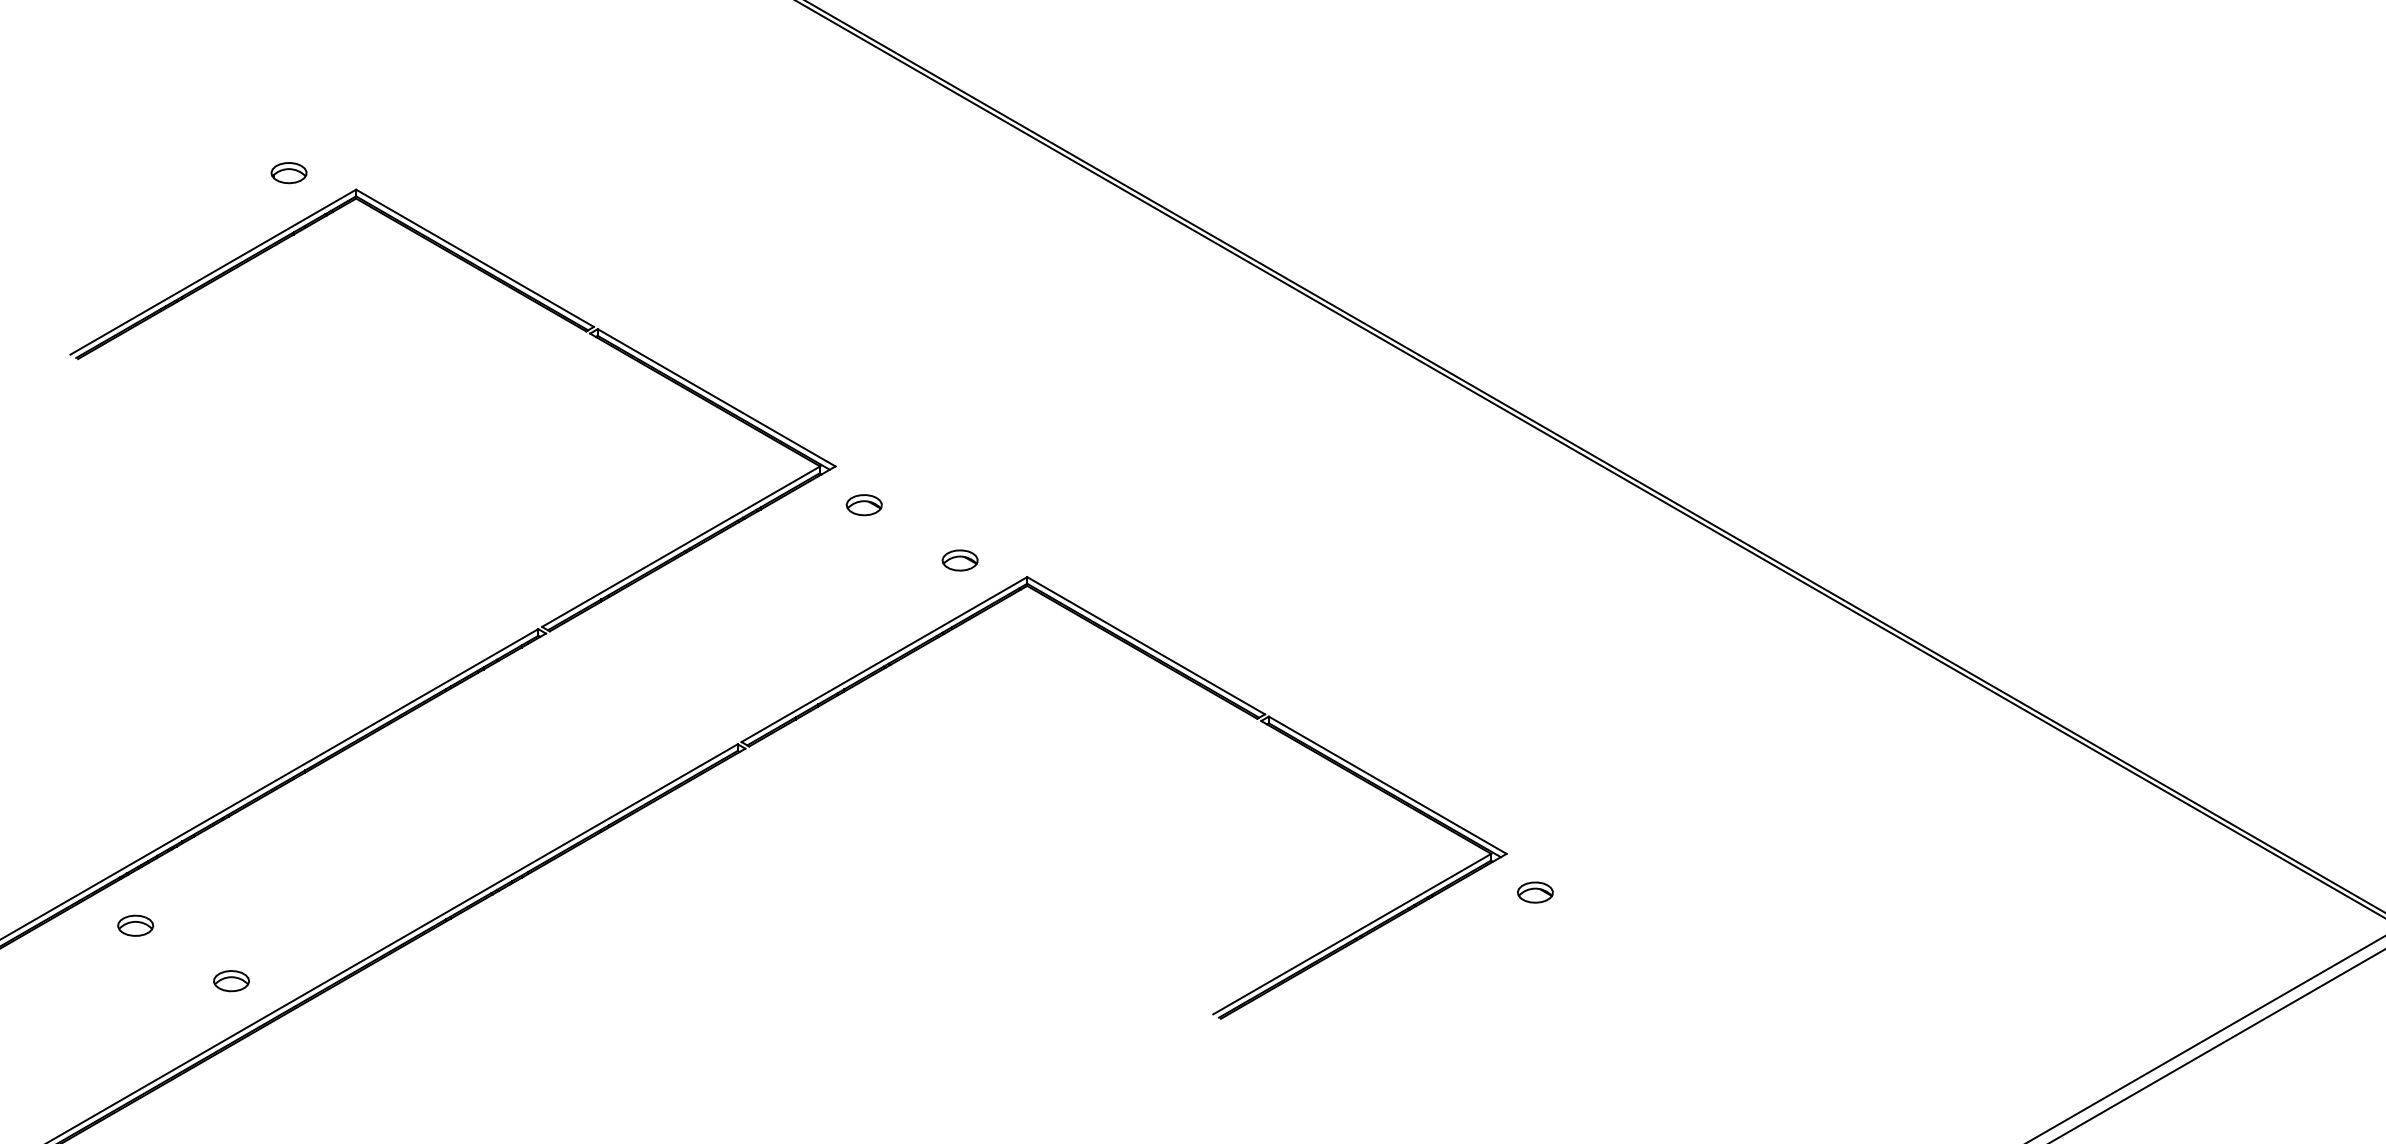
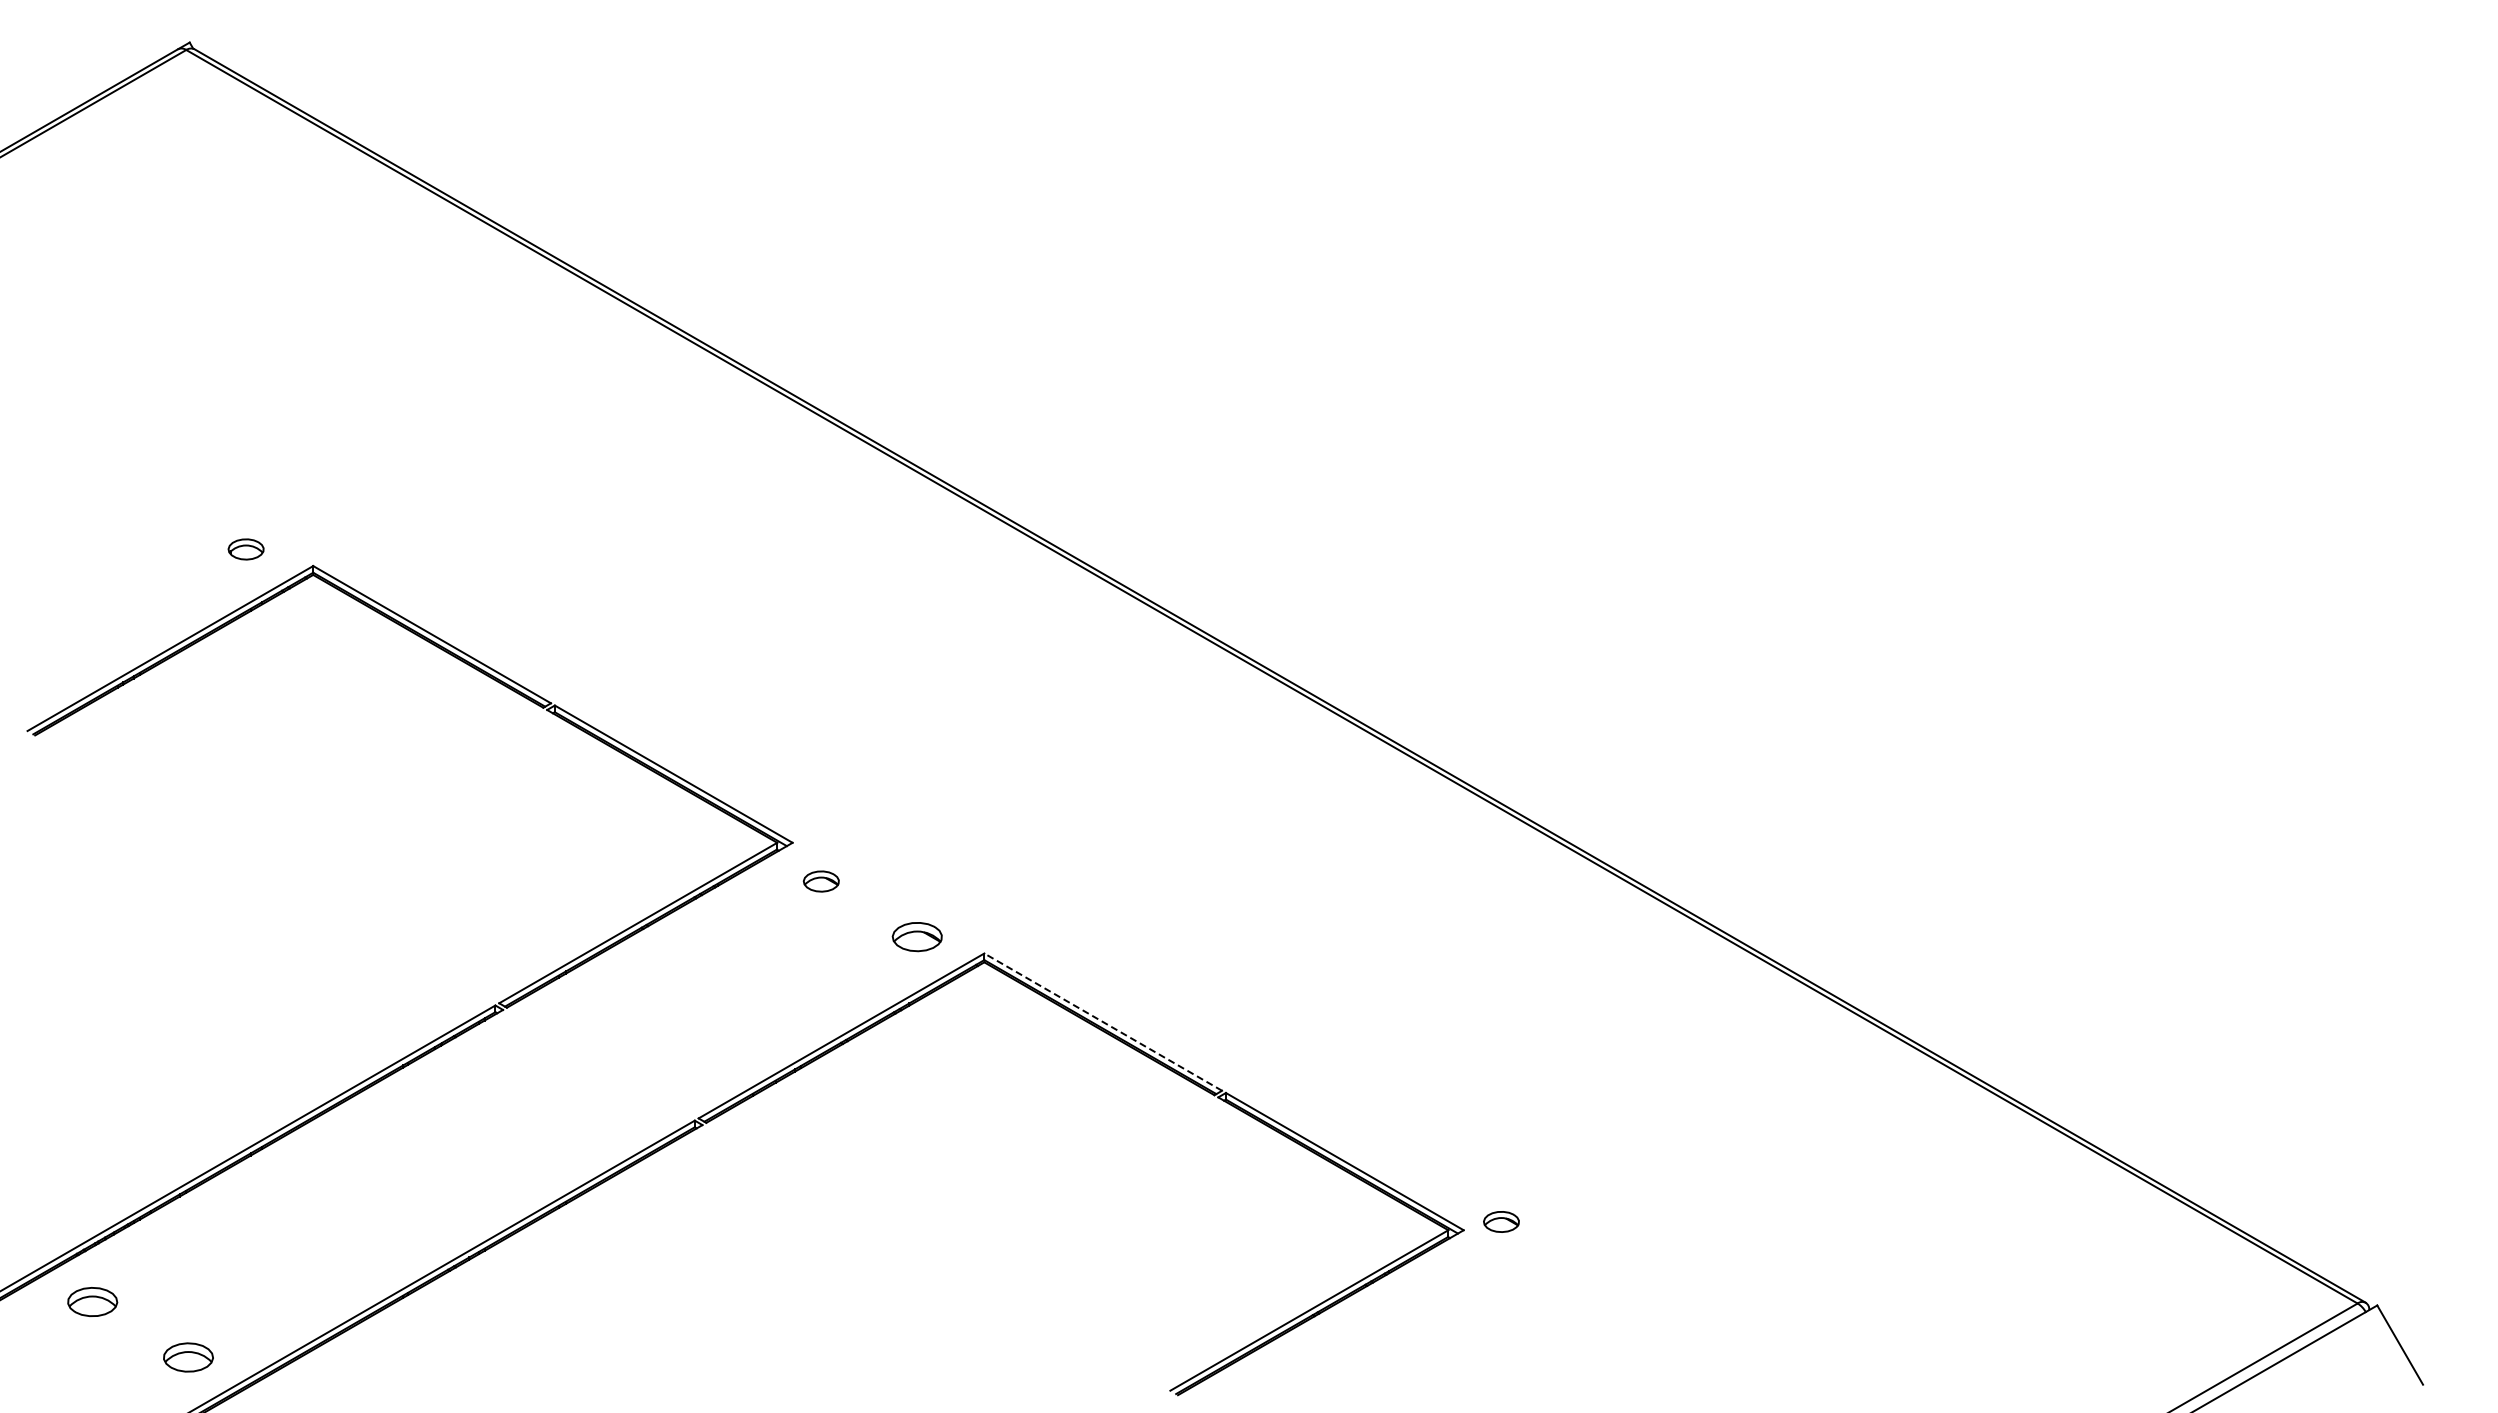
part: (959, 560) -> (916, 936), size x1.4
line: (1145, 645) -> (1102, 1021), solid -> dashed
part: (1535, 892) -> (1501, 1221), moved
part: (135, 926) -> (92, 1302), size x1.4
part: (231, 981) -> (188, 1357), size x1.4

